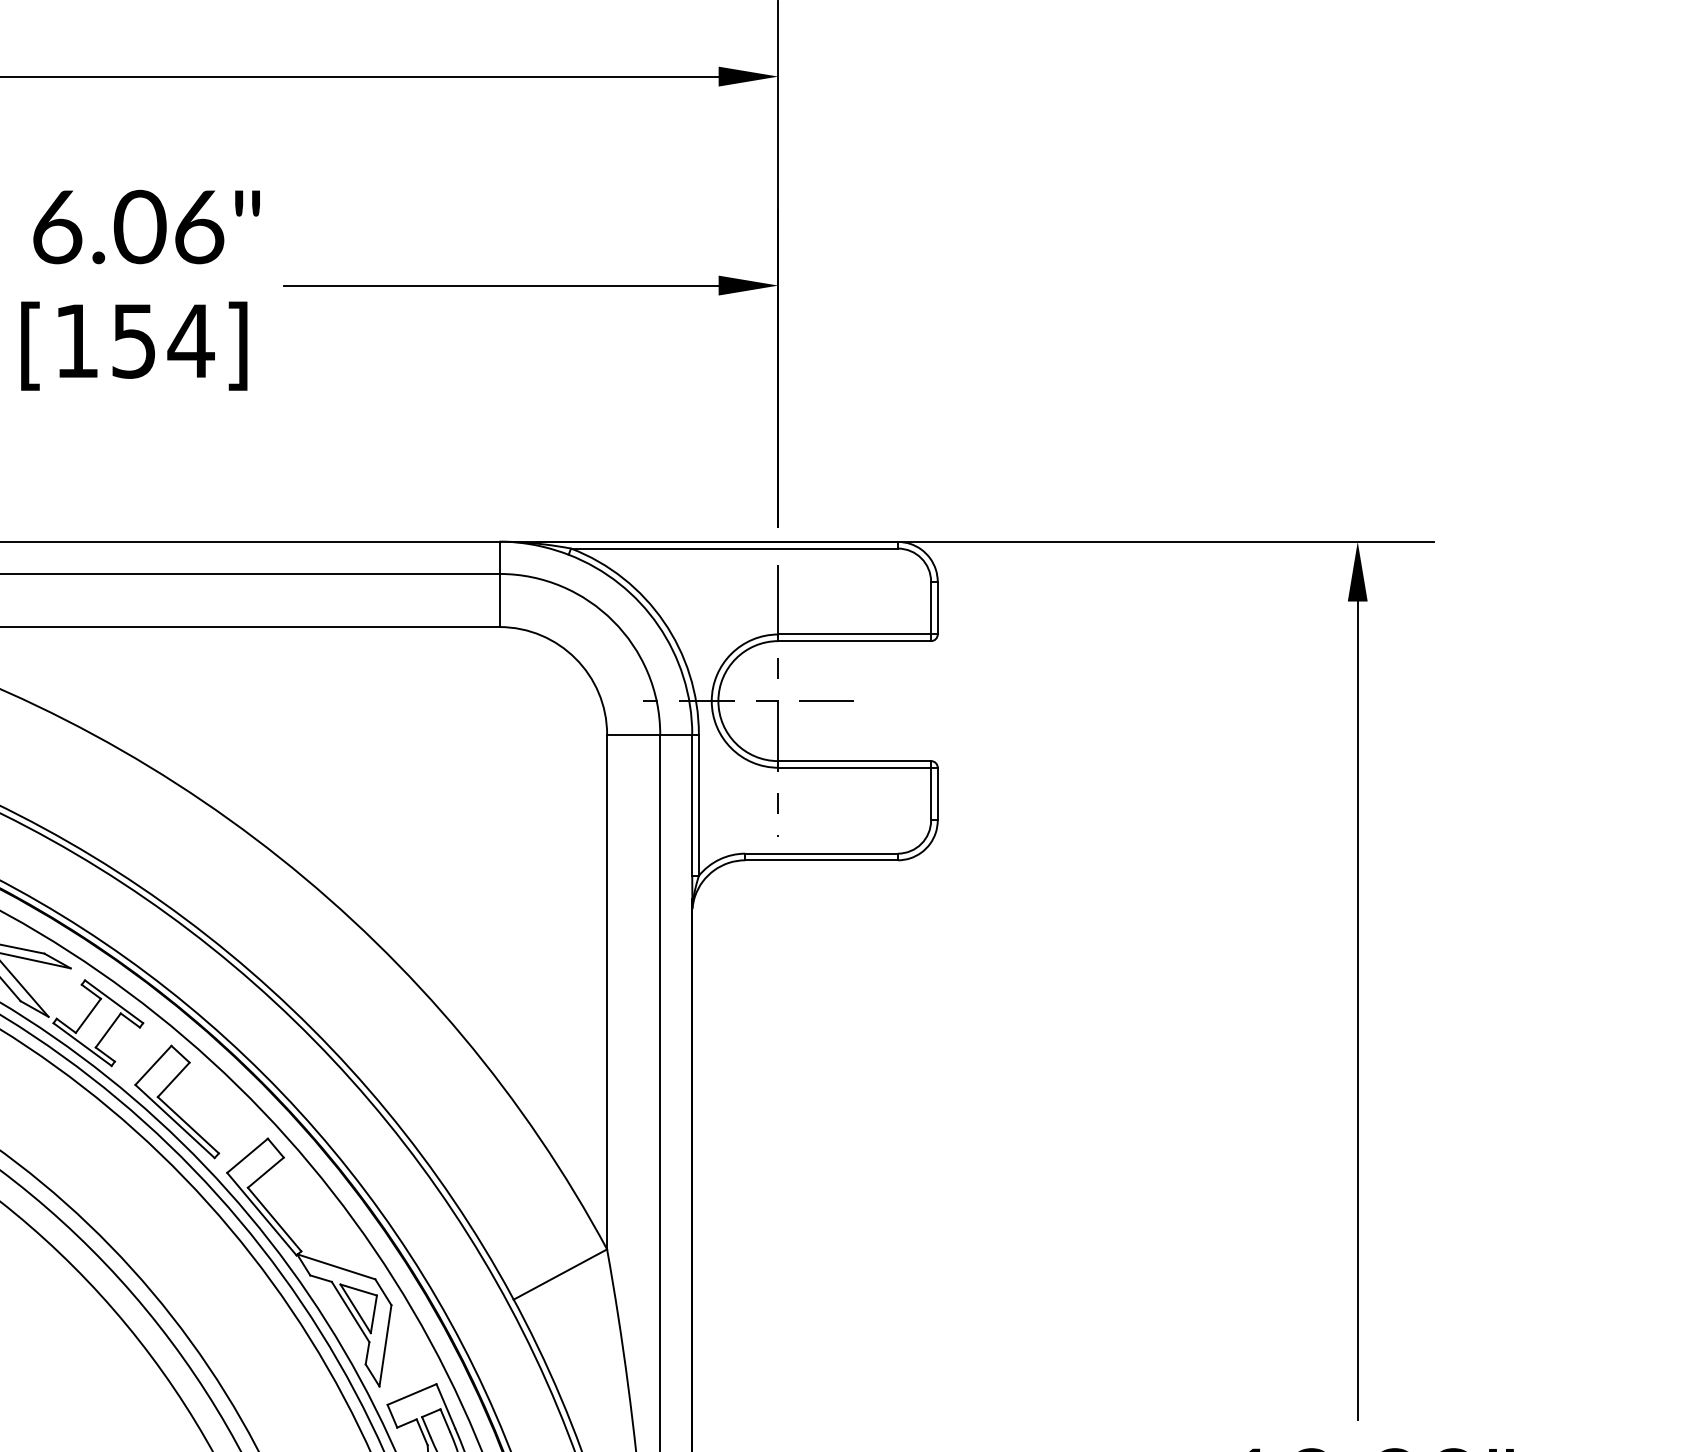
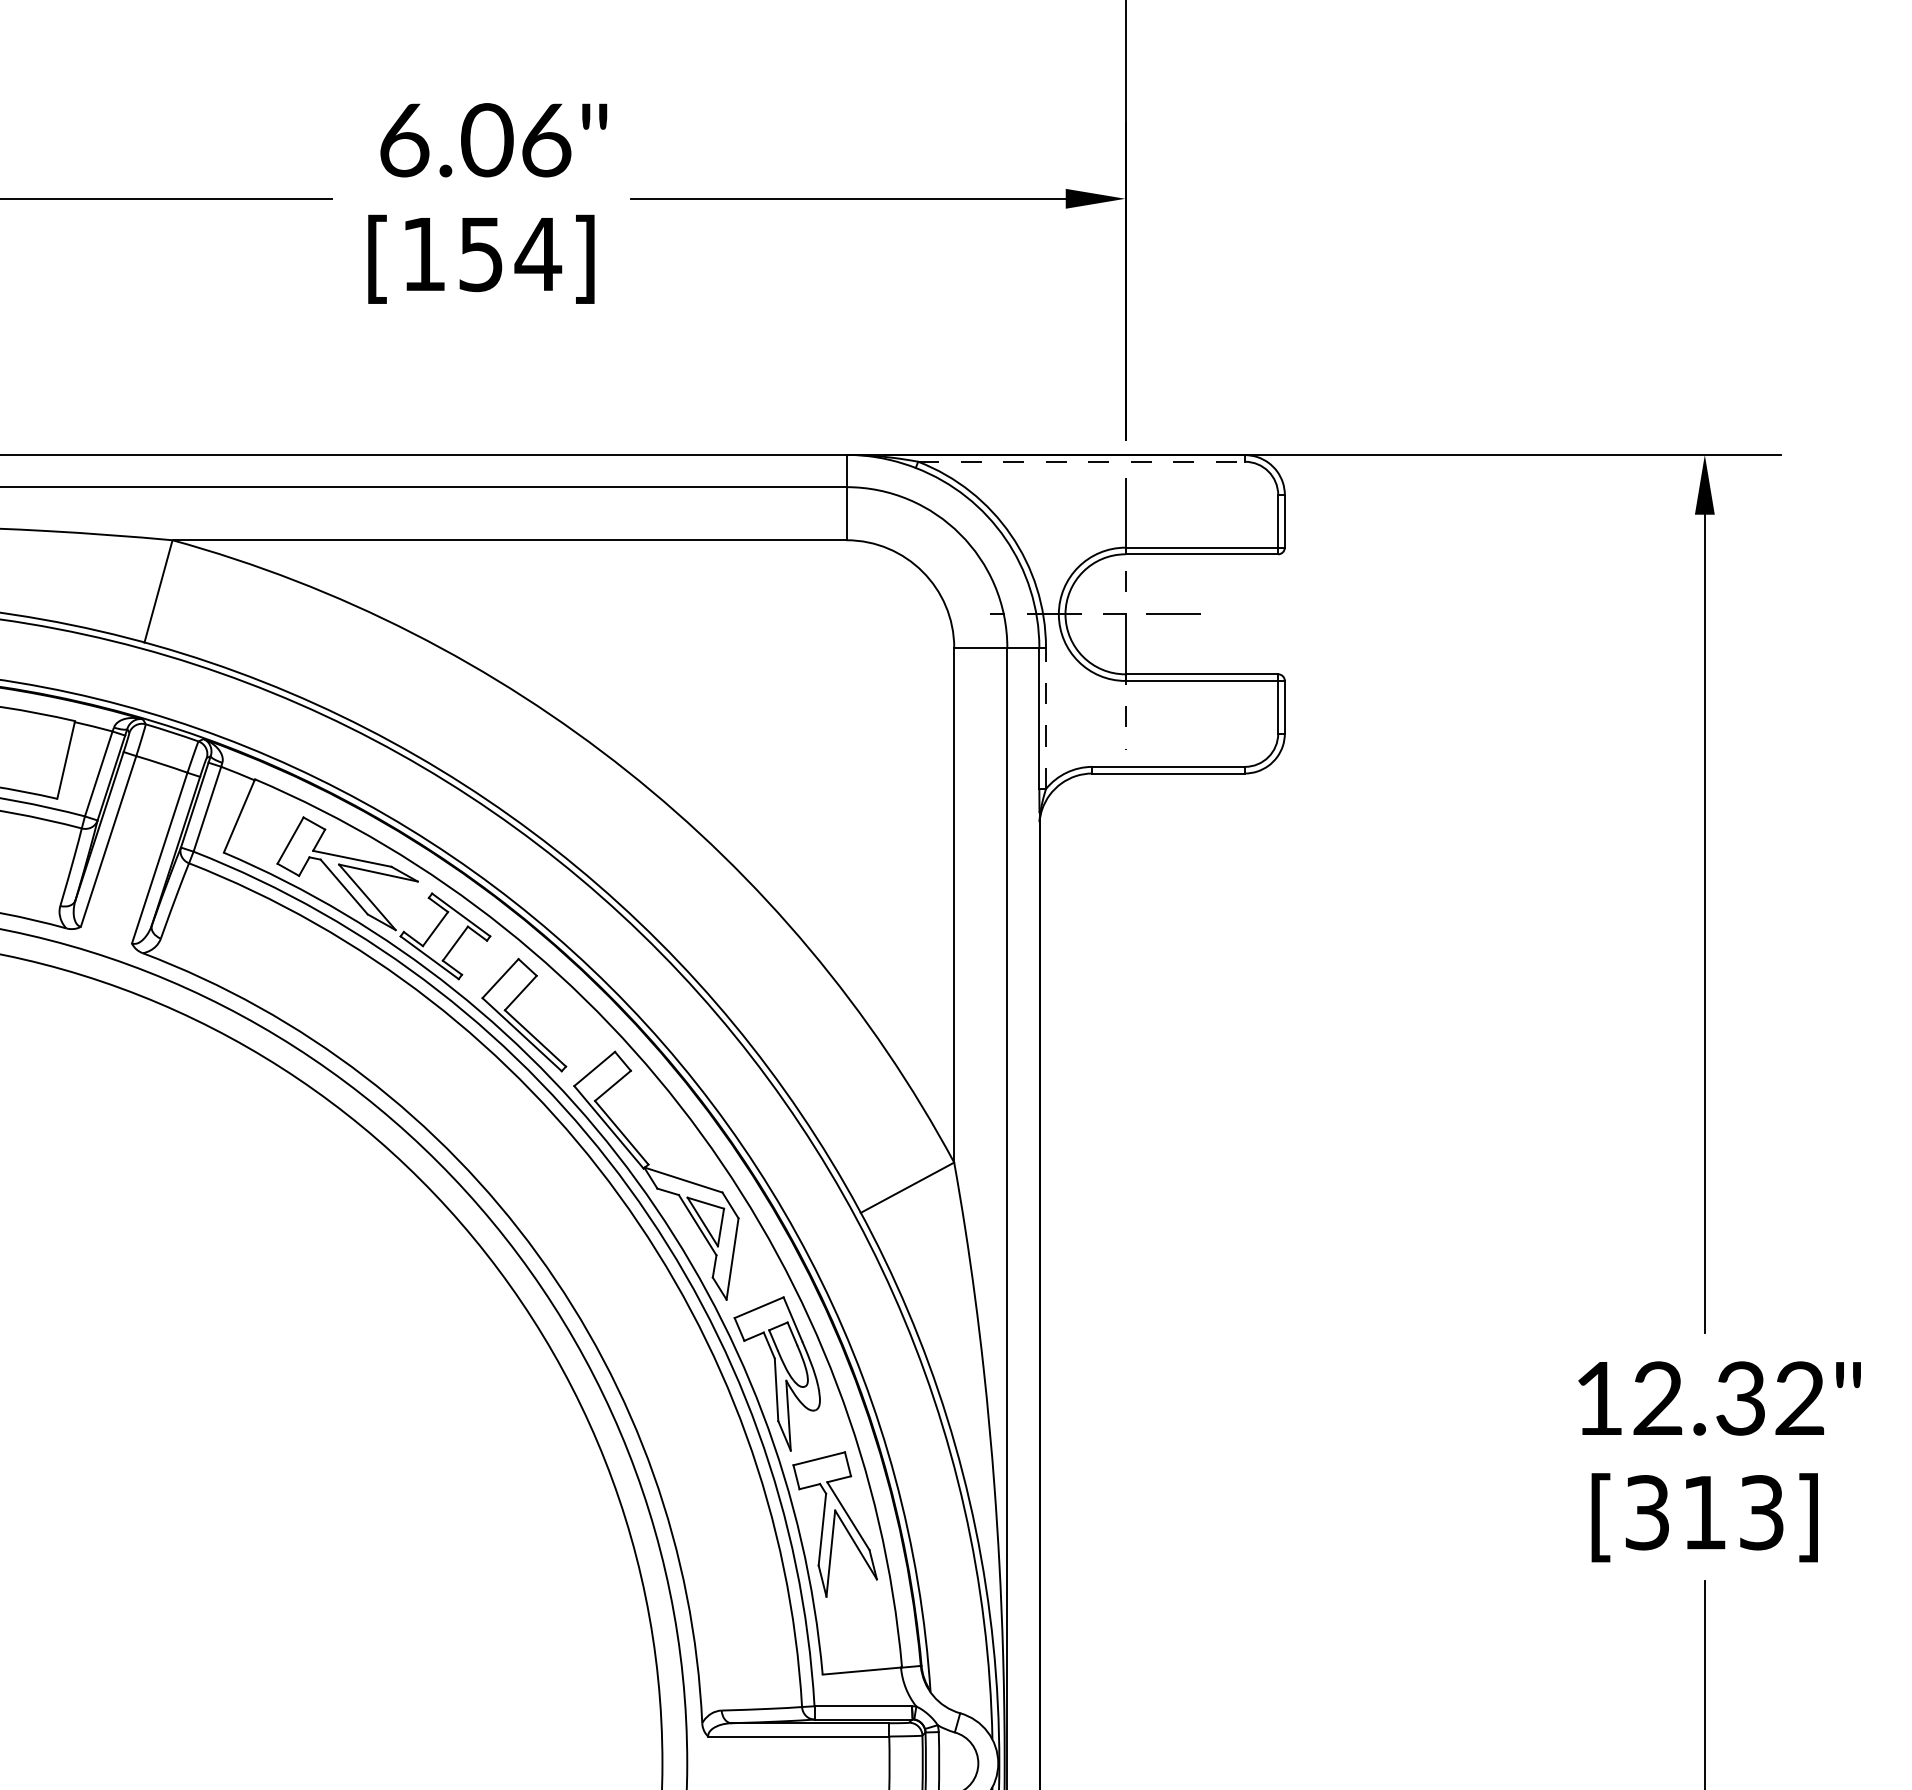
line: (735, 548) -> (1082, 461), solid -> dashed
line: (699, 805) -> (1046, 718), solid -> dashed

